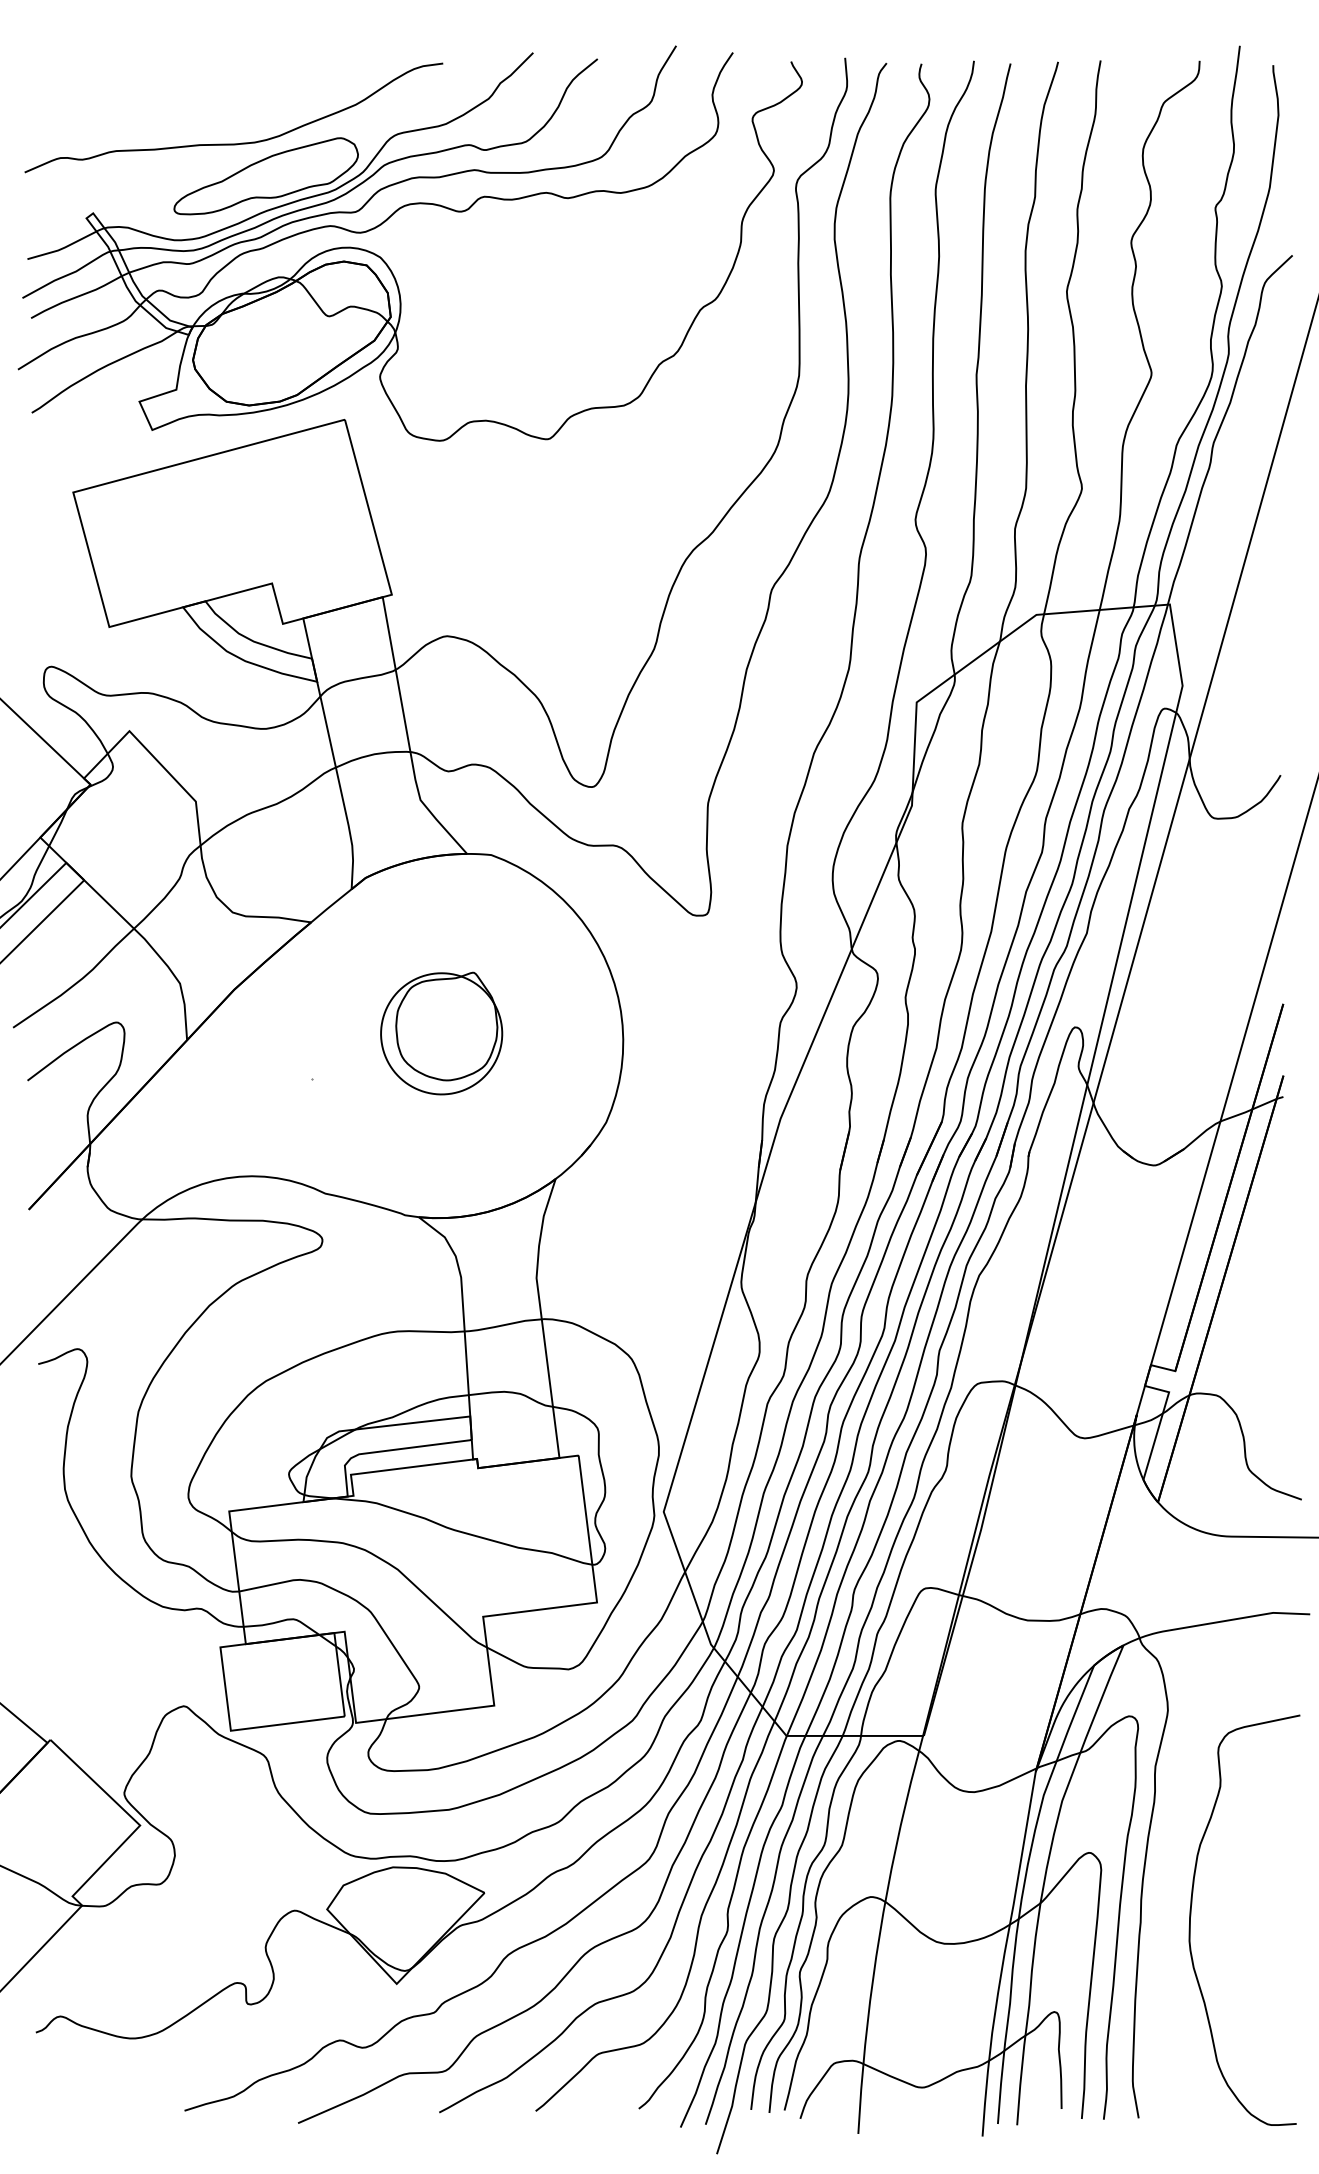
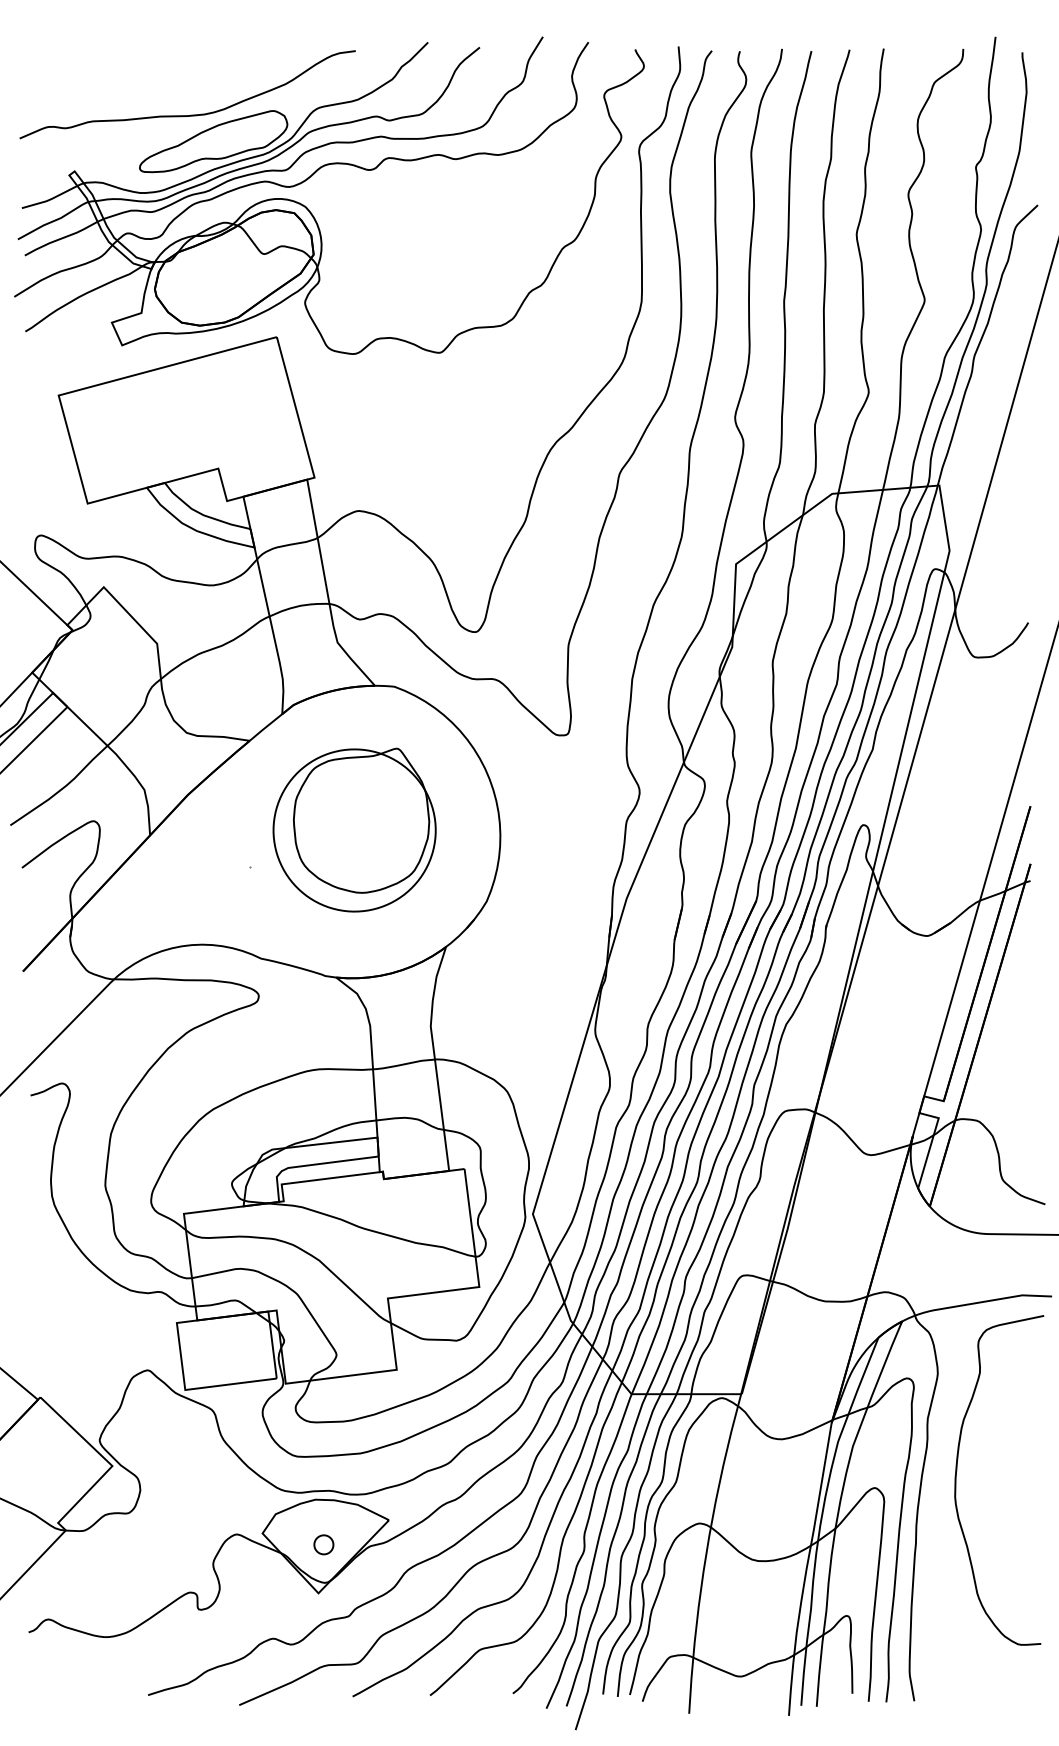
part: (441, 1033) -> (354, 830), size x1.67
curve: (1191, 1916) -> (956, 1477), moved
part: (403, 1923) -> (323, 1544), added

